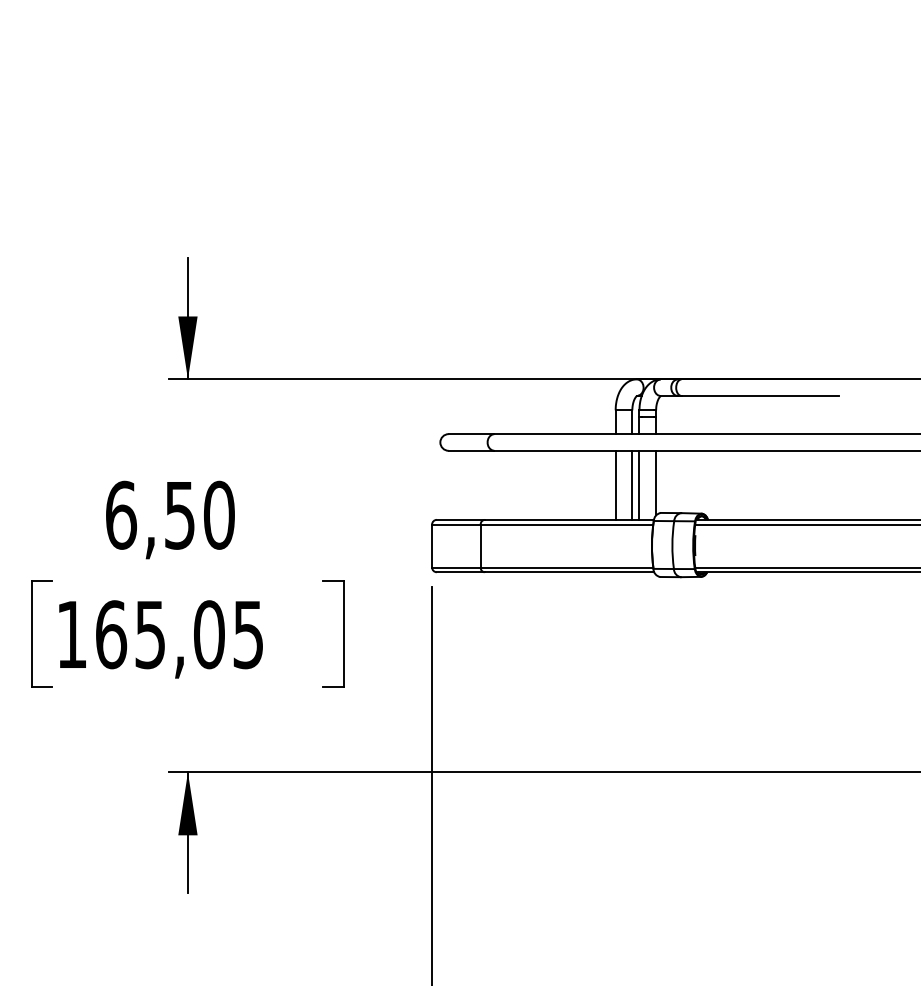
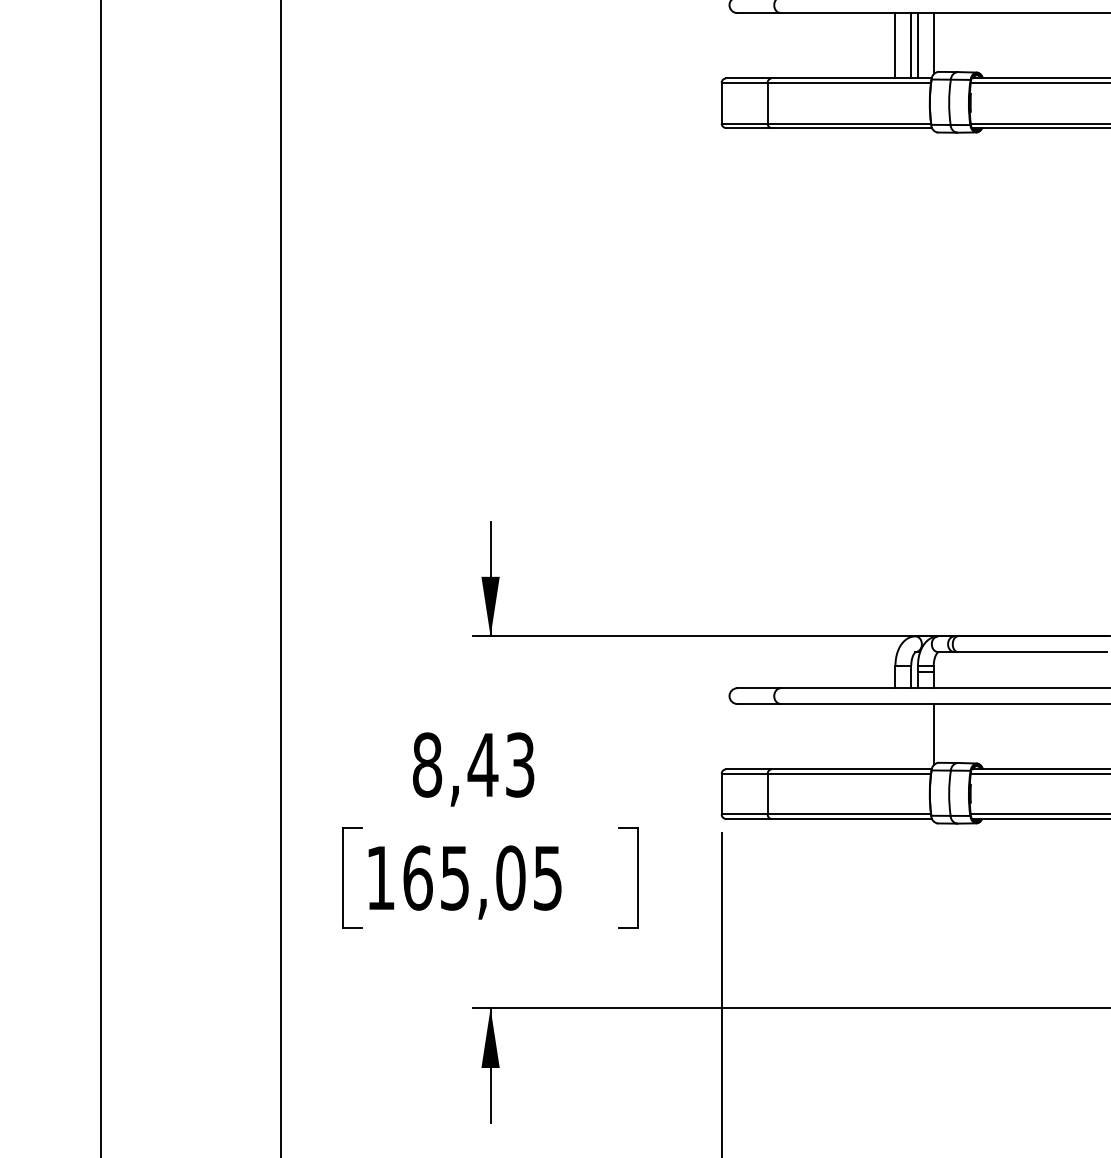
line: (615, 485) -> (895, 736), removed
line: (632, 485) -> (911, 736), removed
line: (640, 485) -> (918, 736), removed
text: (170, 514) -> (474, 764), 6,50 -> 8,43

